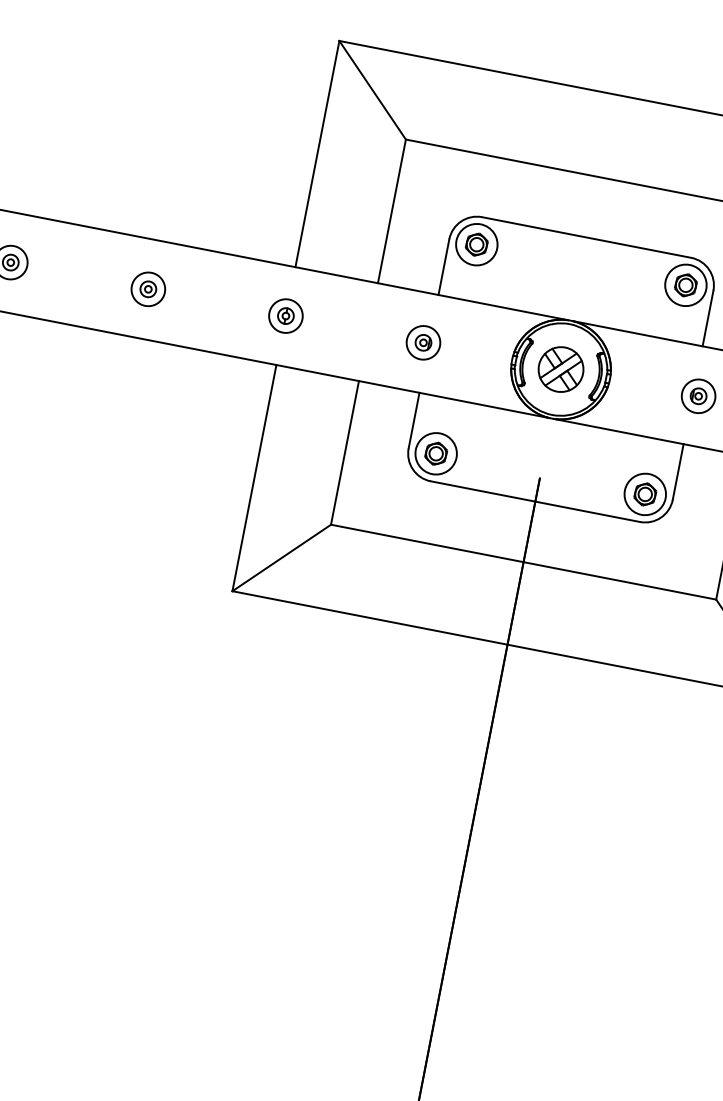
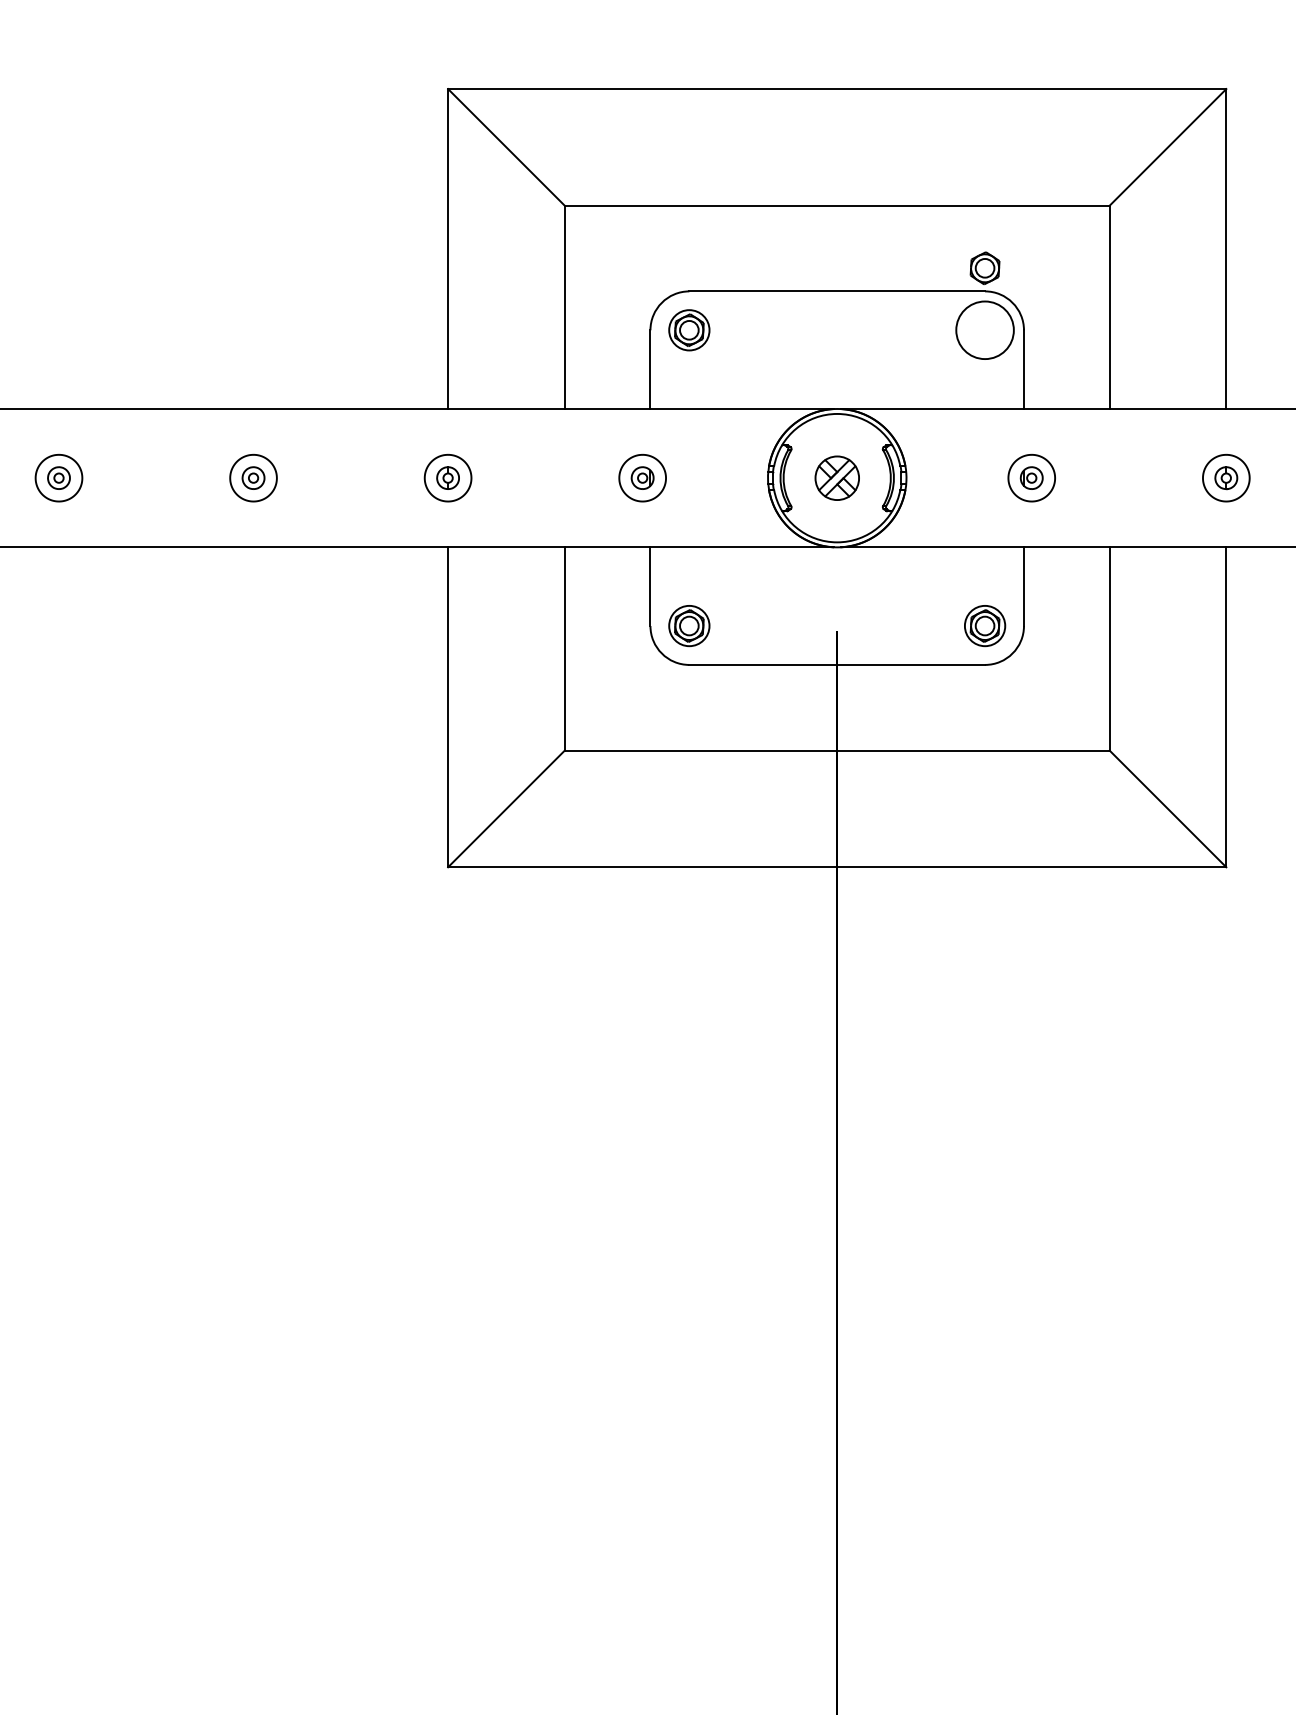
circle: (476, 244) -> (689, 330), size x0.7
part: (685, 284) -> (984, 267), moved
part: (561, 369) -> (837, 478), size x0.7
circle: (436, 453) -> (689, 625), size x0.7
circle: (644, 493) -> (984, 625), size x0.7

